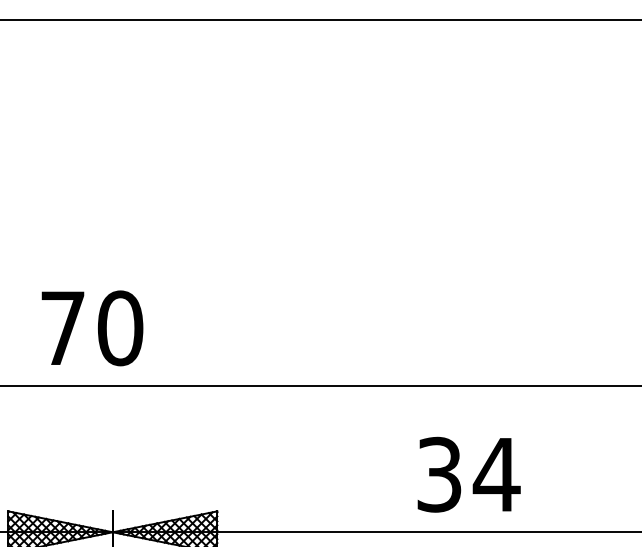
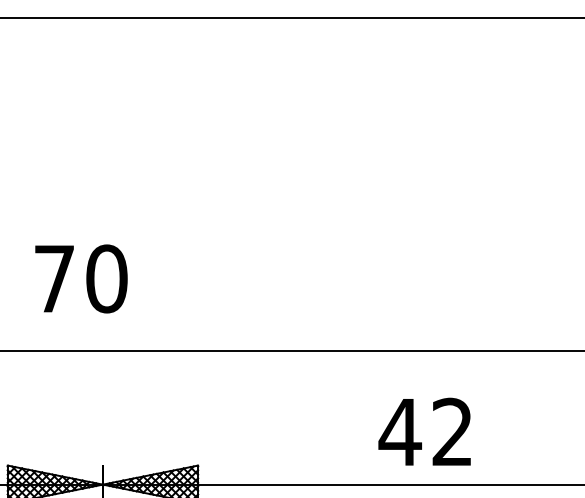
text: (92, 327) -> (81, 278), moved
text: (468, 473) -> (426, 431), 34 -> 42

